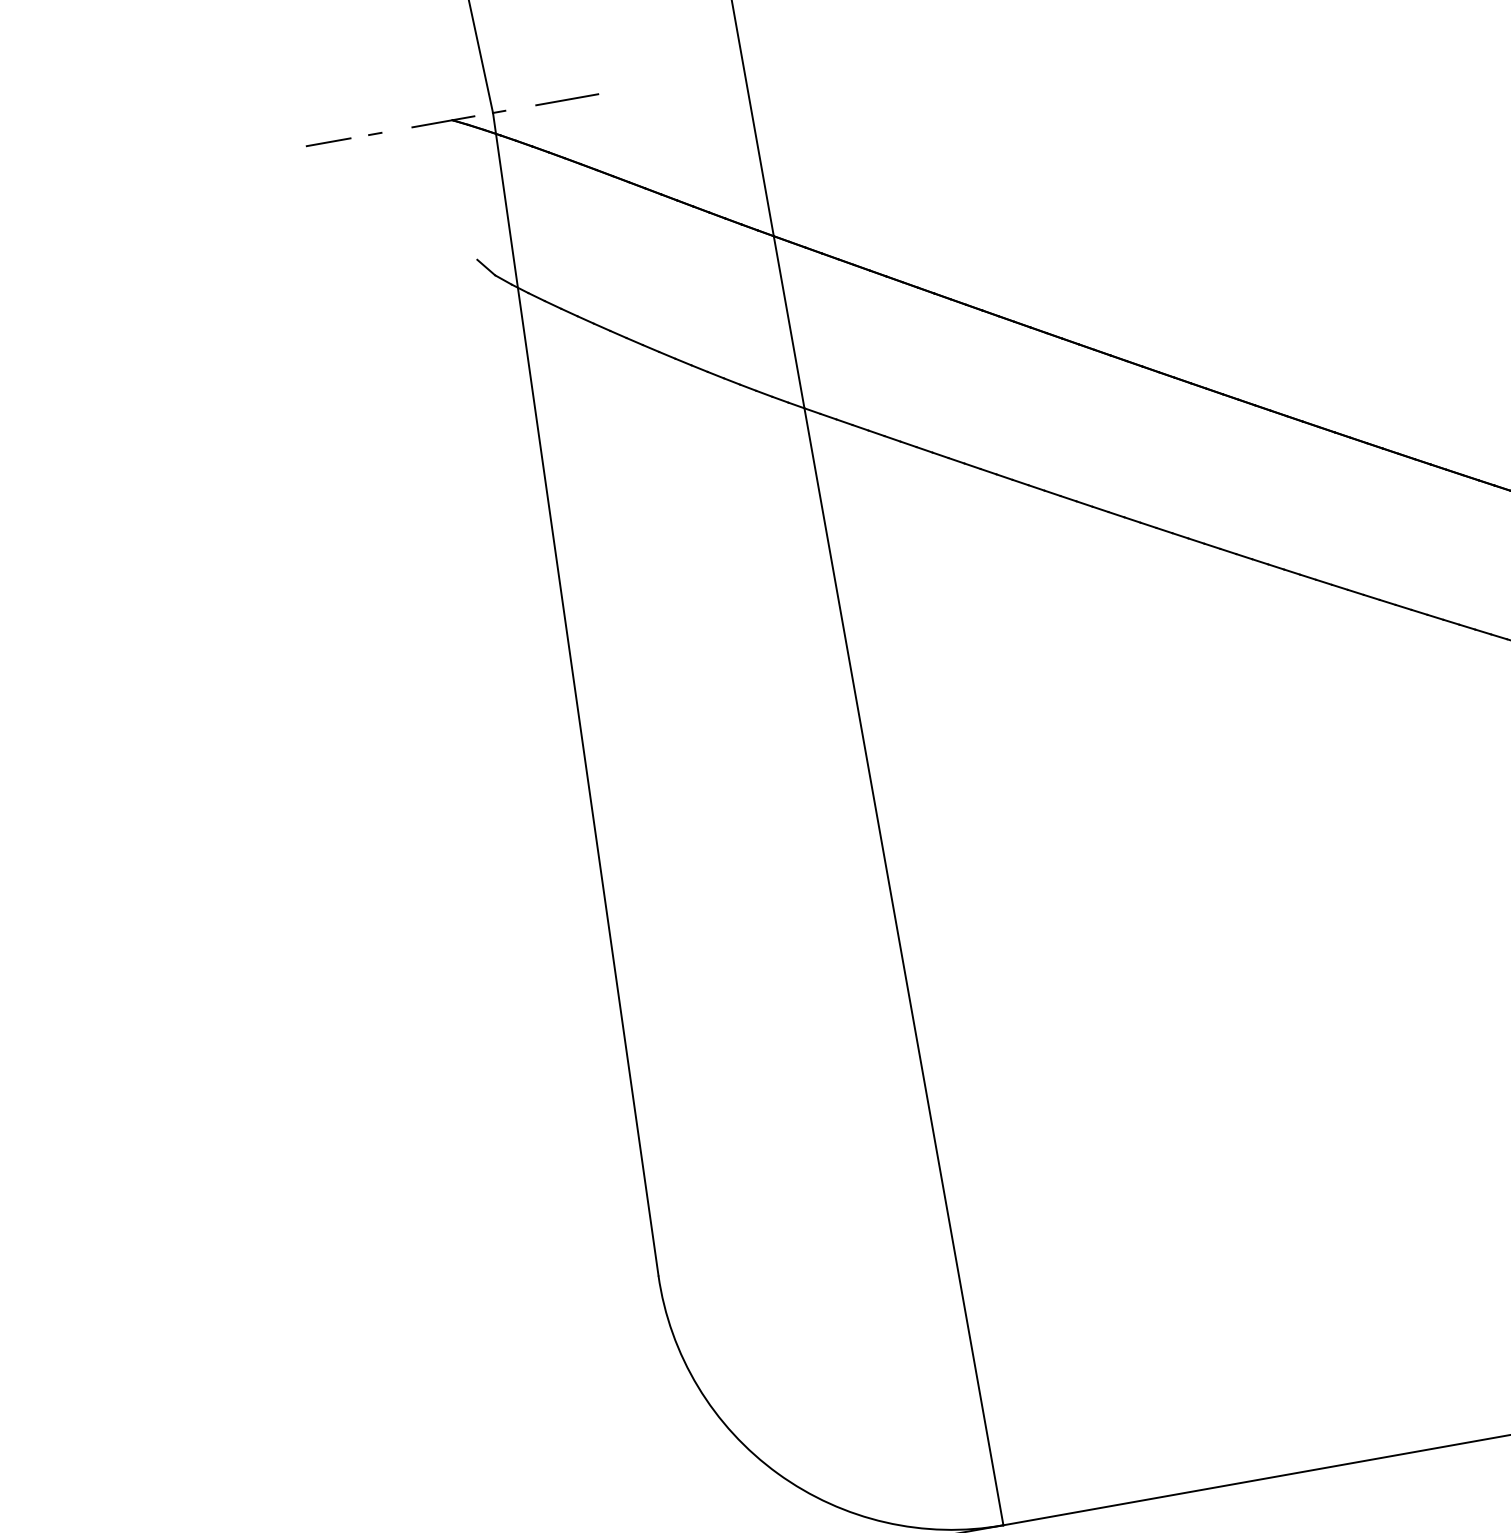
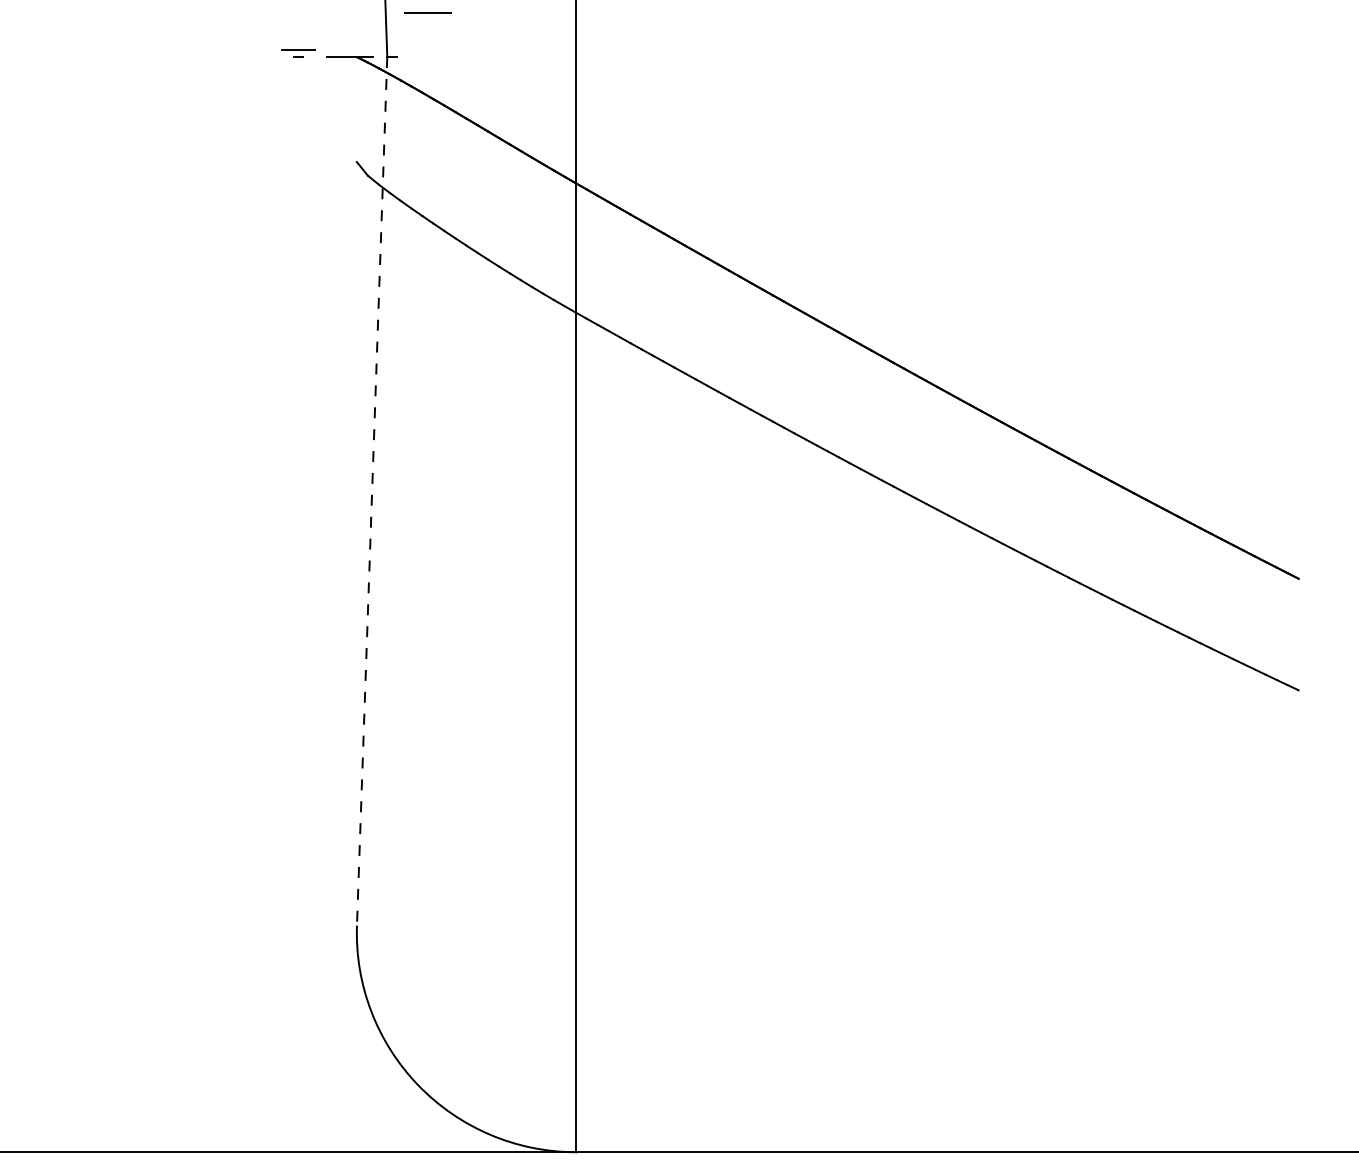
line: (566, 99) -> (427, 12), moved
line: (328, 141) -> (298, 49), moved
line: (576, 694) -> (372, 491), solid -> dashed

